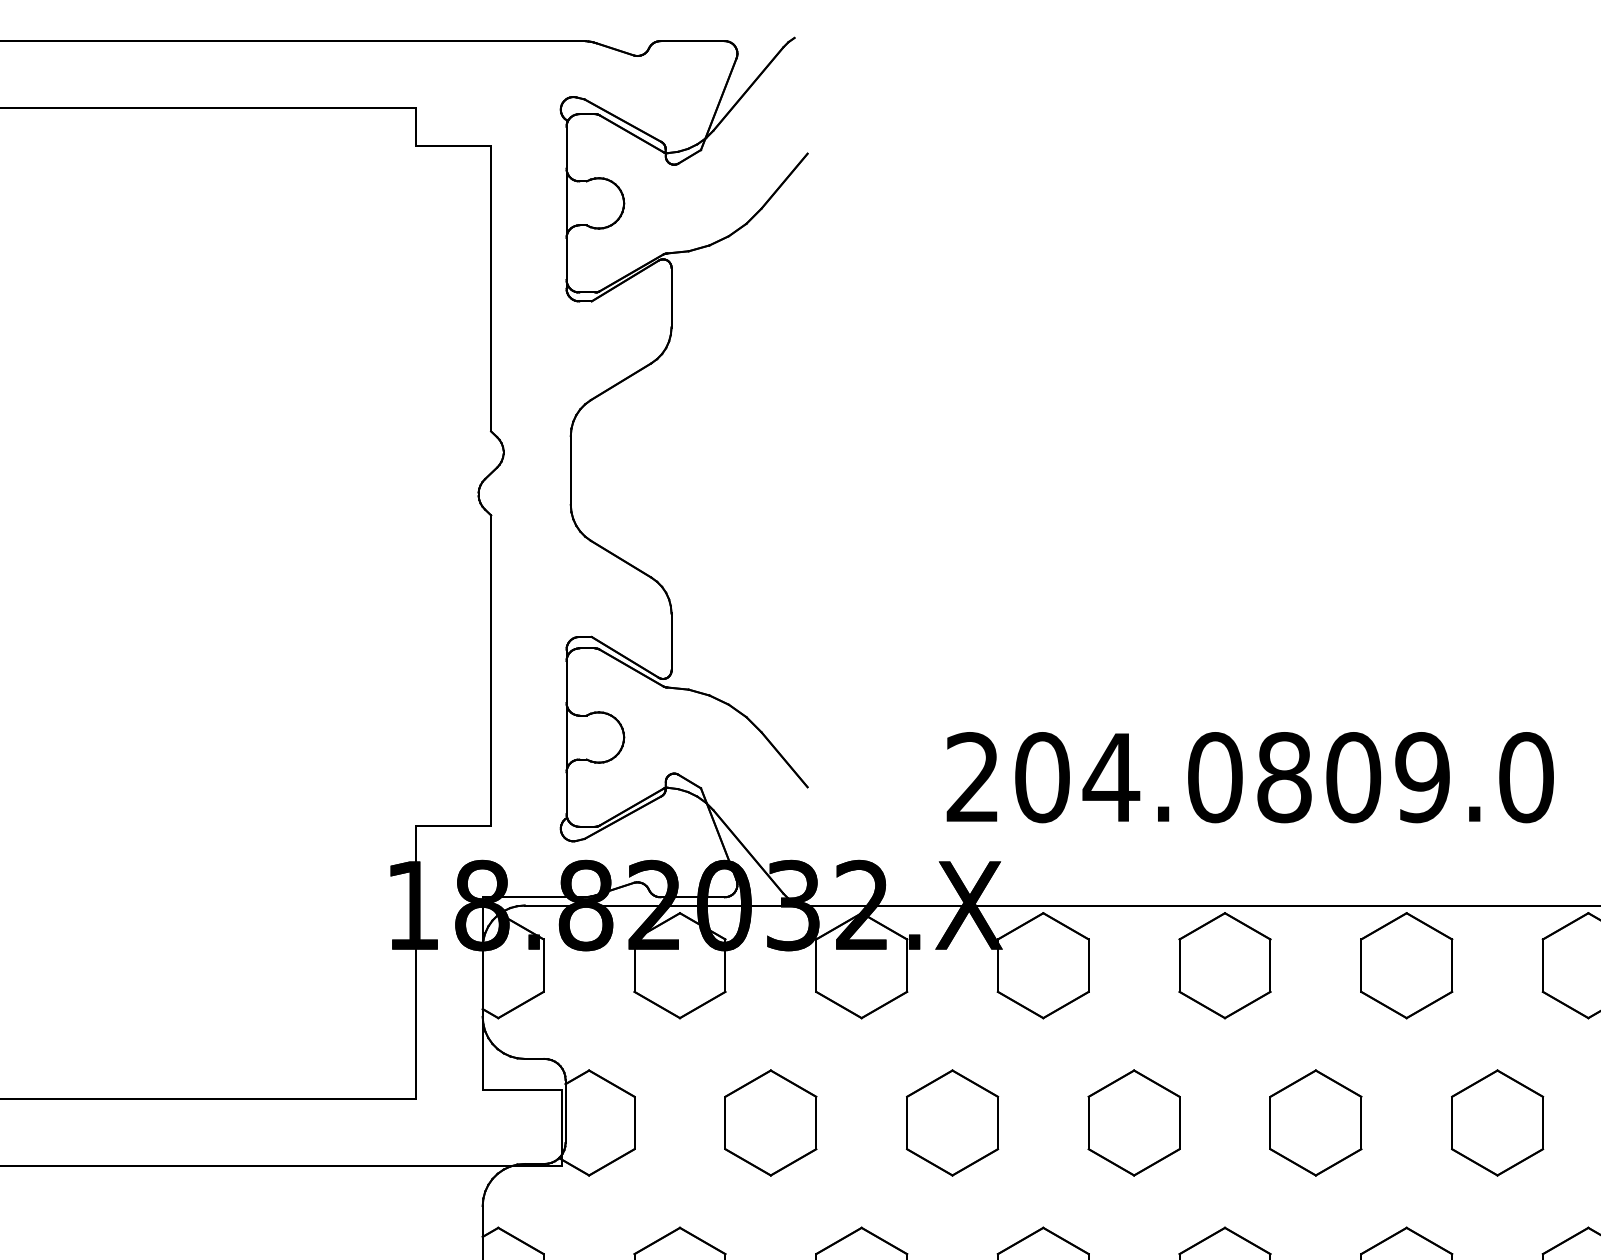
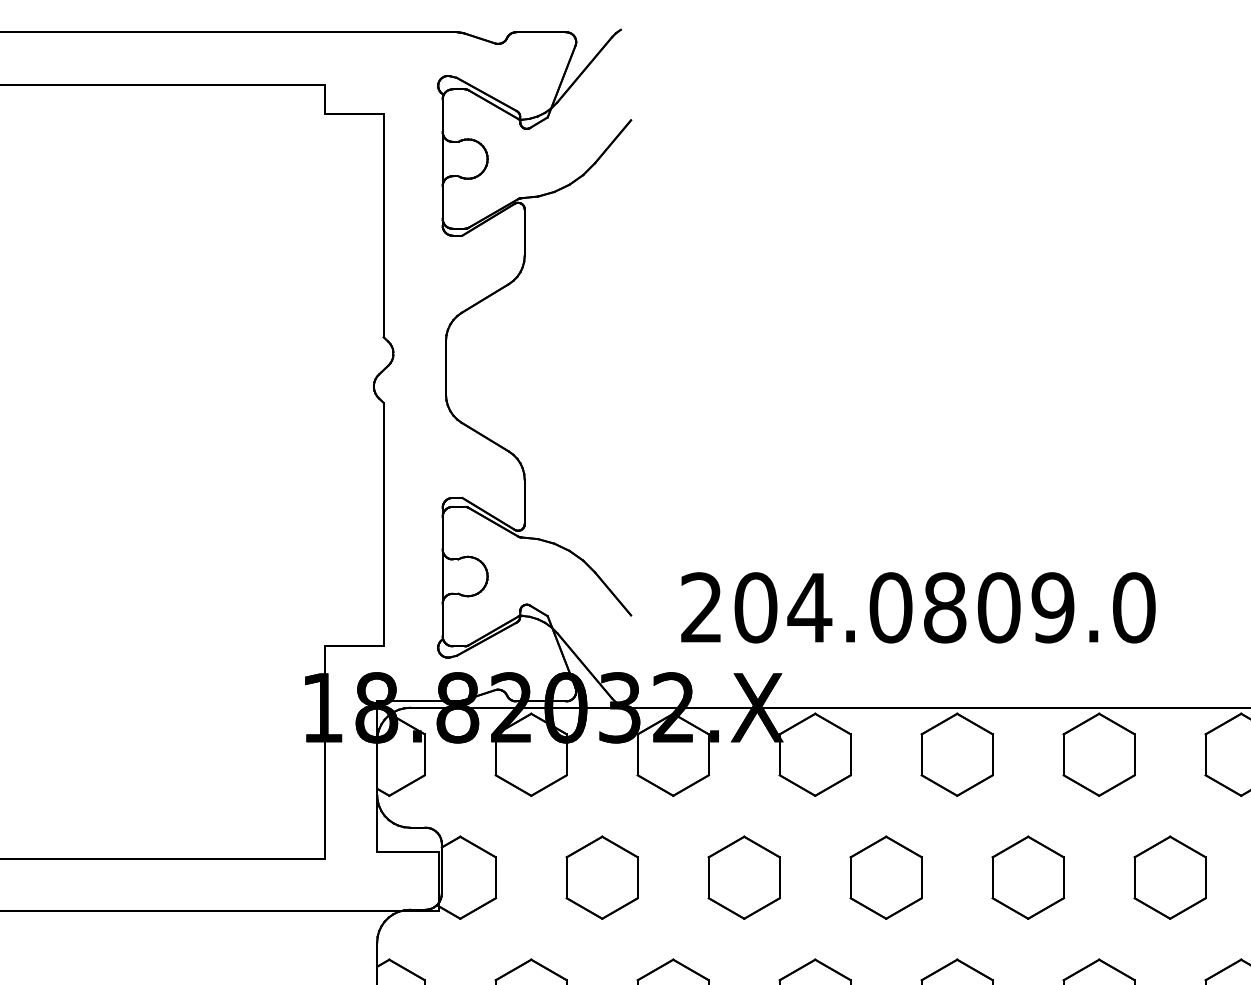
text: (1249, 777) -> (917, 607), moved

